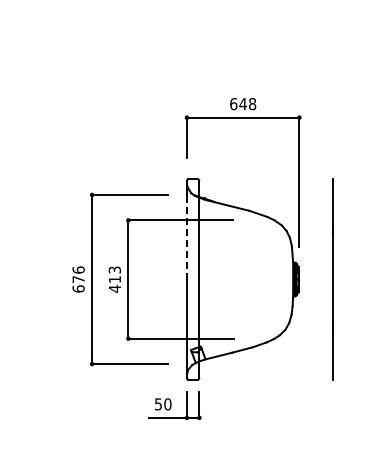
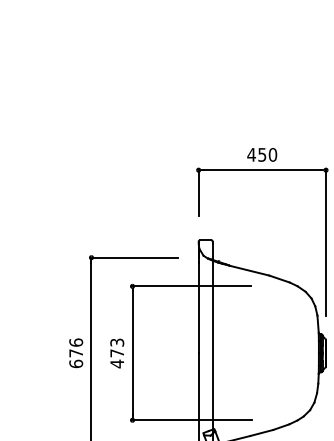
text: (242, 104) -> (261, 155), 648 -> 450
line: (186, 239) -> (198, 308), dashed -> solid
text: (114, 279) -> (116, 353), 413 -> 473

